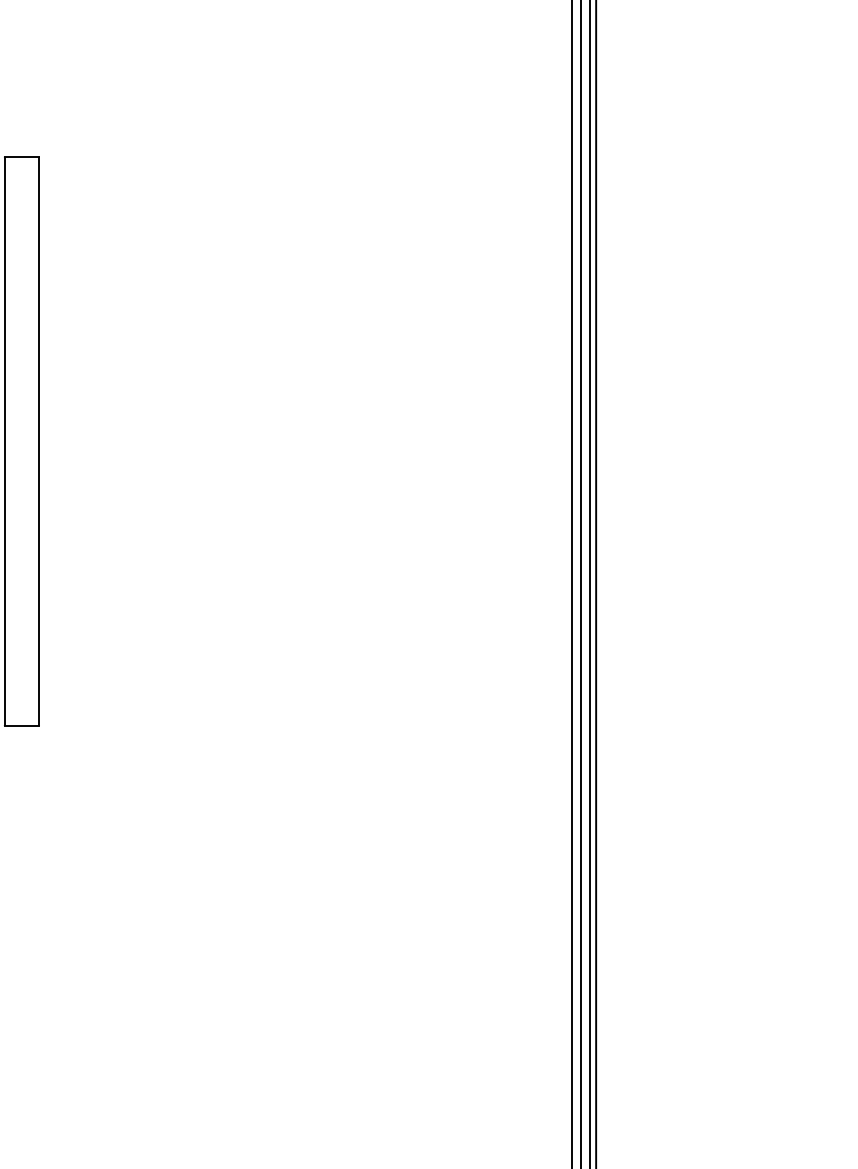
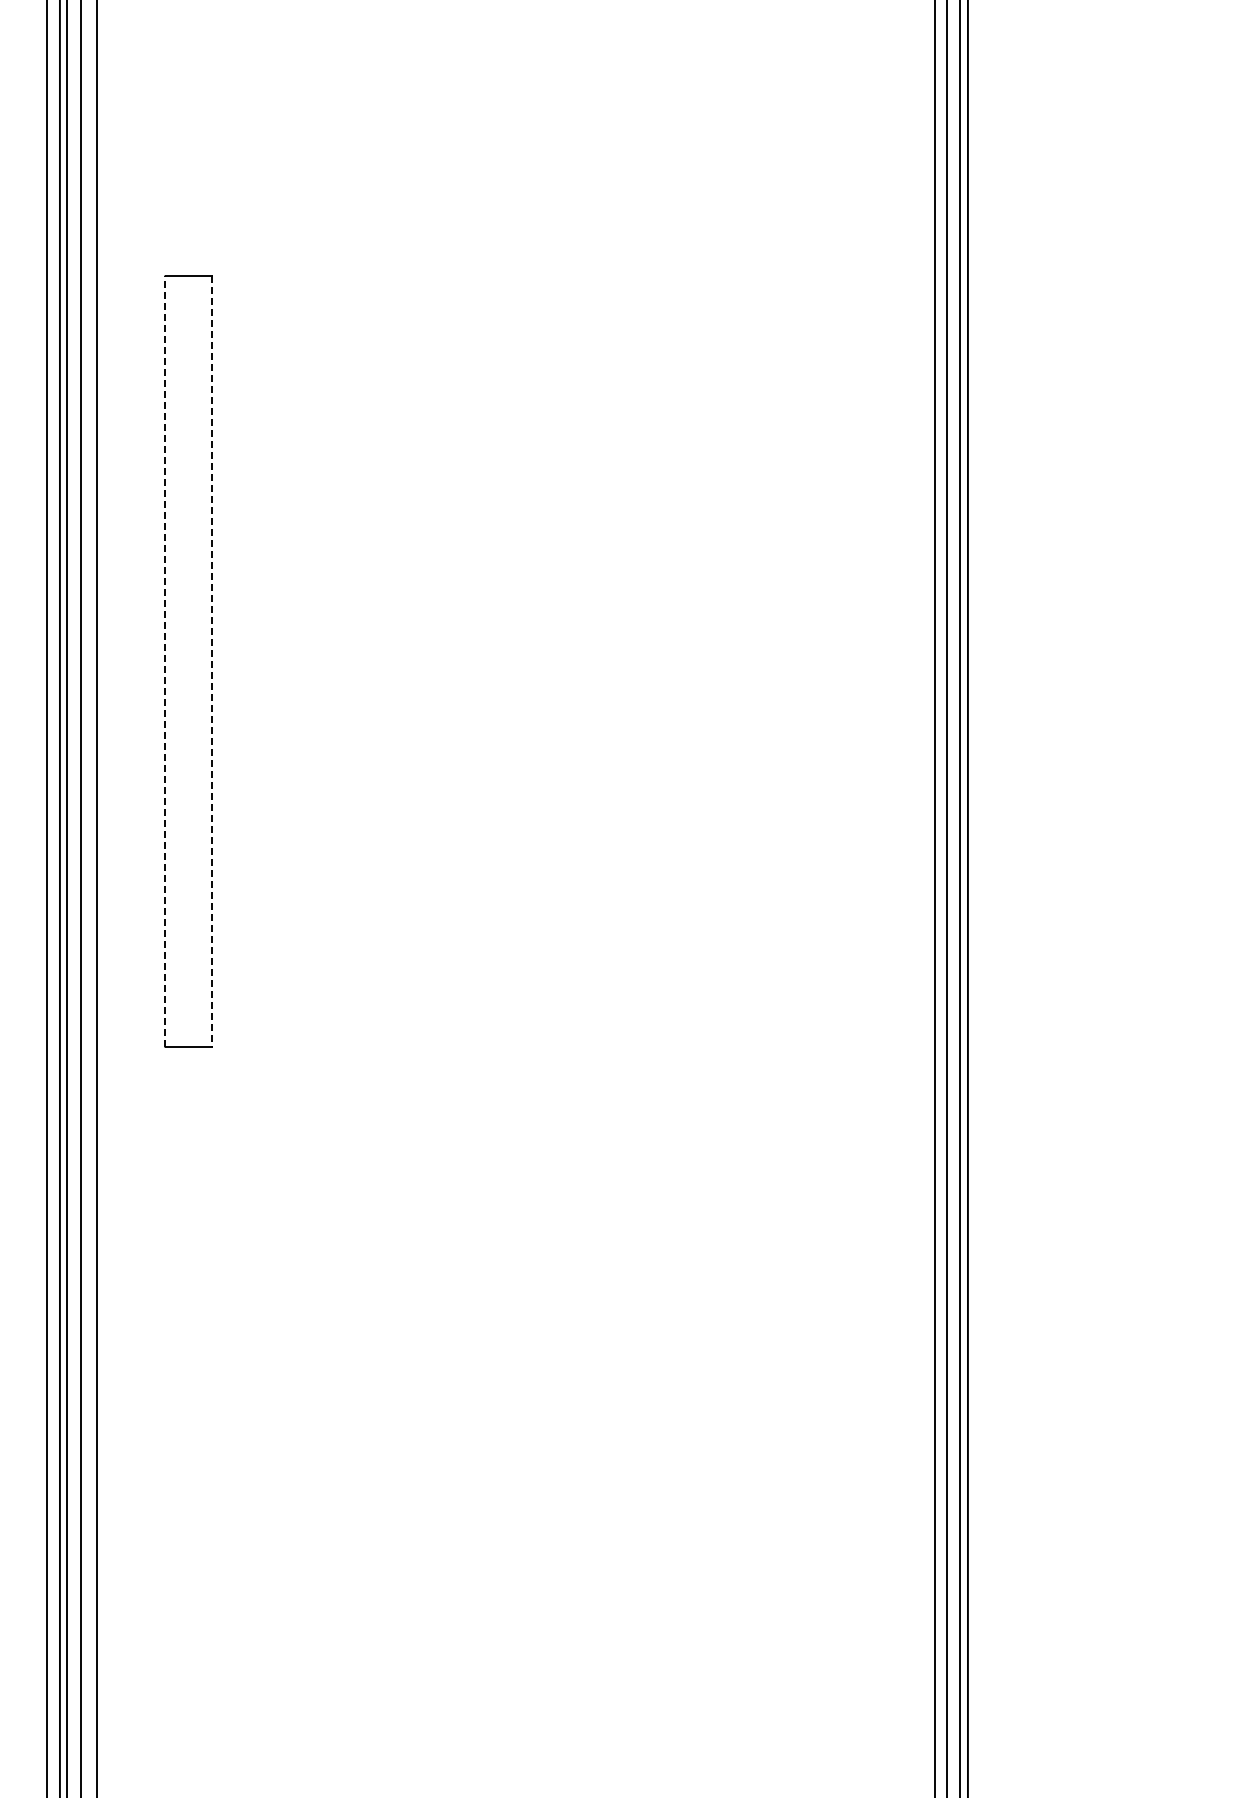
line: (4, 441) -> (165, 661), solid -> dashed
line: (38, 442) -> (211, 662), solid -> dashed

